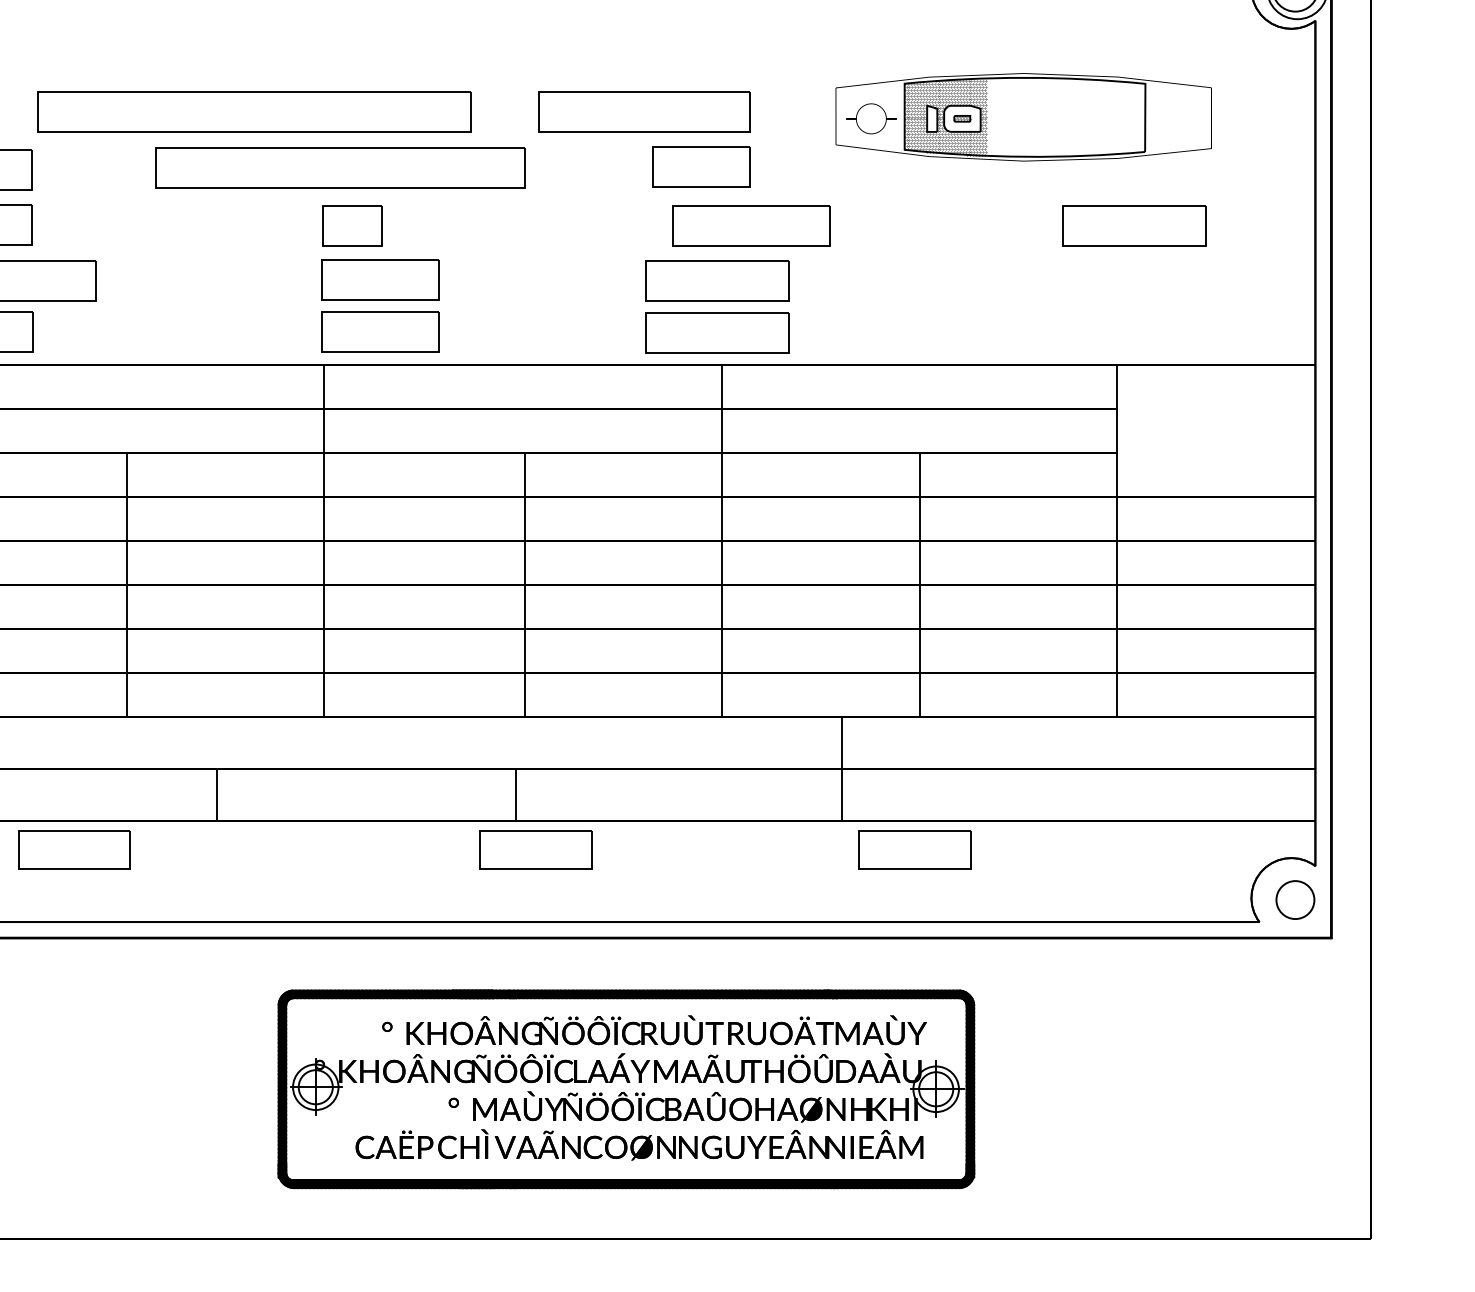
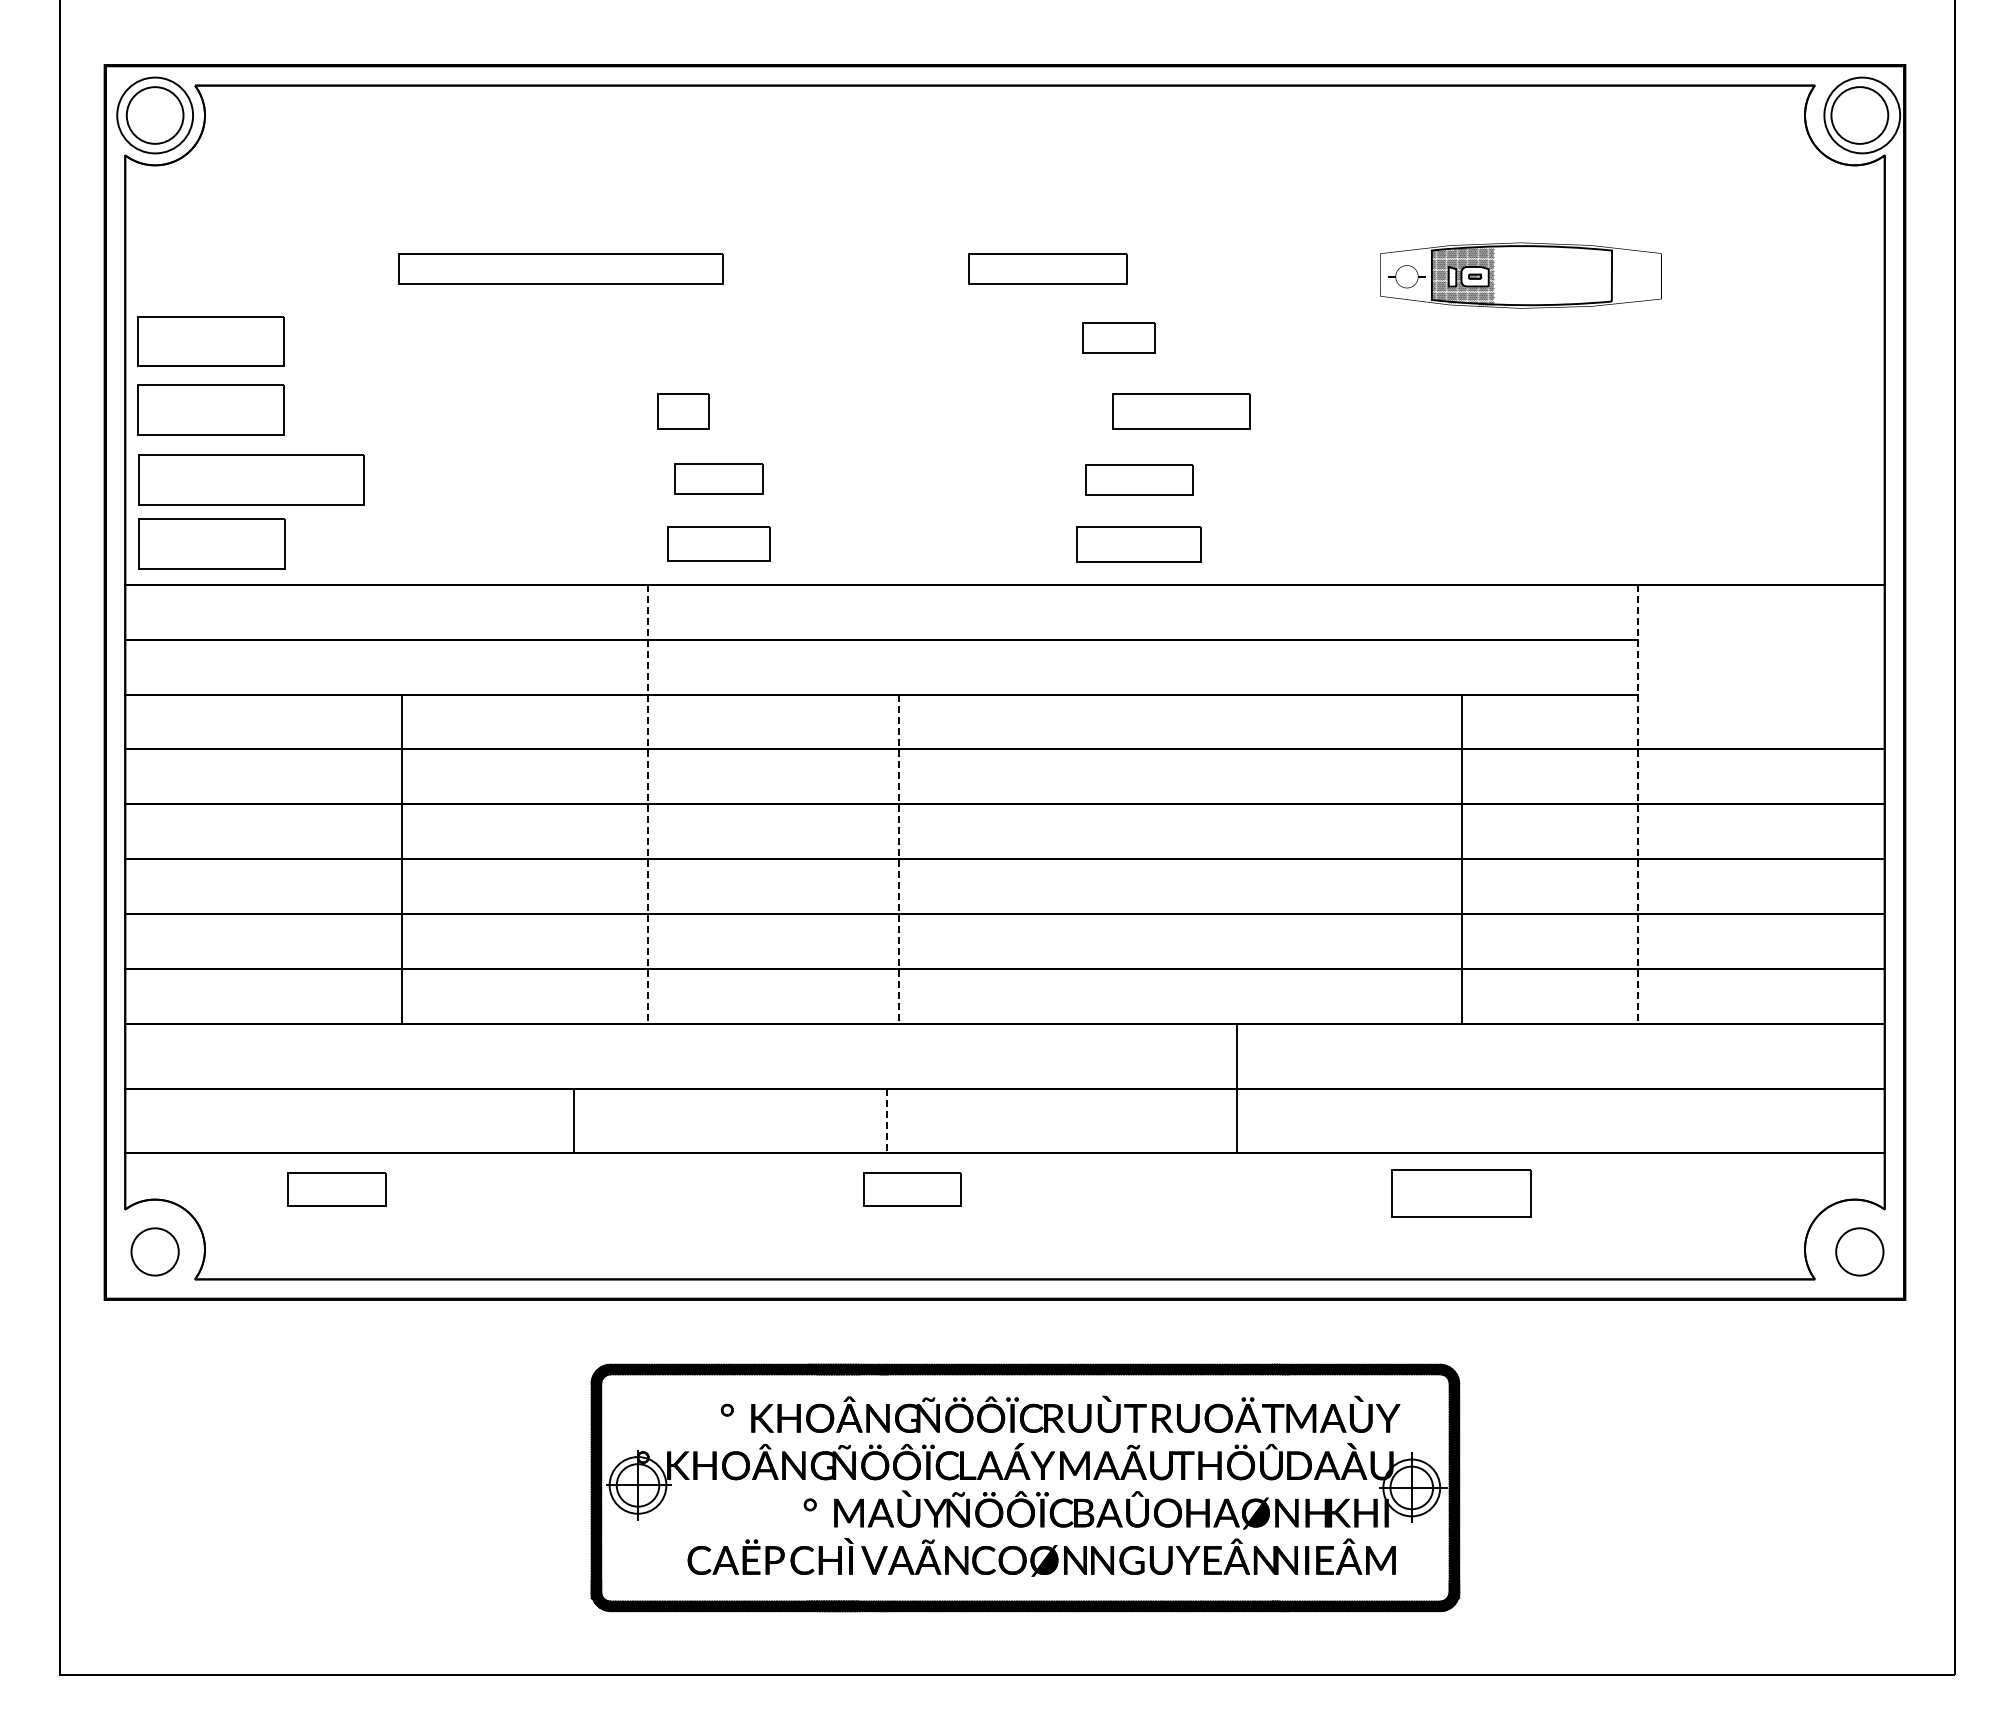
part: (253, 111) -> (560, 268), size x0.6
part: (644, 111) -> (1047, 268), size x0.6
part: (1023, 117) -> (1520, 275), size x0.6
part: (701, 166) -> (1118, 337), size x0.6
part: (340, 167) -> (668, 338), removed
part: (352, 226) -> (683, 411), size x0.7
part: (751, 226) -> (1181, 411), size x0.7
part: (1133, 226) -> (1658, 411), removed
part: (380, 279) -> (718, 478), size x0.6
part: (717, 280) -> (1138, 479), size x0.6
part: (380, 332) -> (718, 543), size x0.7
part: (717, 332) -> (1138, 544), size x0.7
line: (722, 540) -> (1145, 803), removed
line: (323, 541) -> (647, 804), solid -> dashed
line: (1117, 541) -> (1637, 804), solid -> dashed
line: (920, 584) -> (1462, 858), moved
line: (525, 585) -> (899, 859), solid -> dashed
line: (842, 768) -> (1236, 1087), moved
line: (217, 794) -> (574, 1120), moved
line: (515, 795) -> (887, 1121), solid -> dashed
part: (74, 849) -> (336, 1189), size x0.7
part: (535, 849) -> (912, 1189), size x0.7
part: (915, 849) -> (1461, 1193), moved

